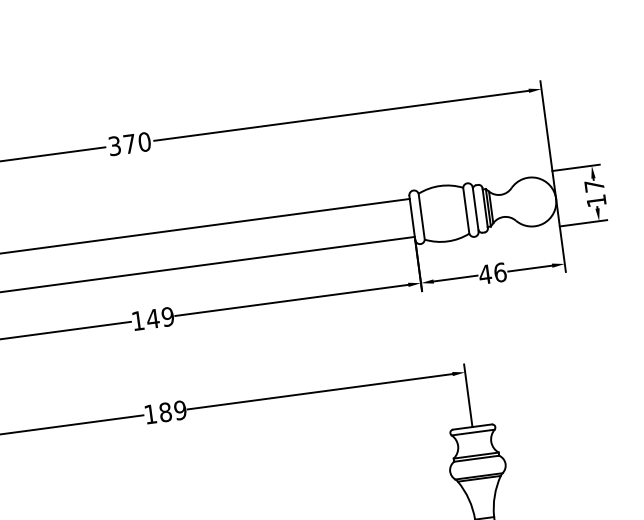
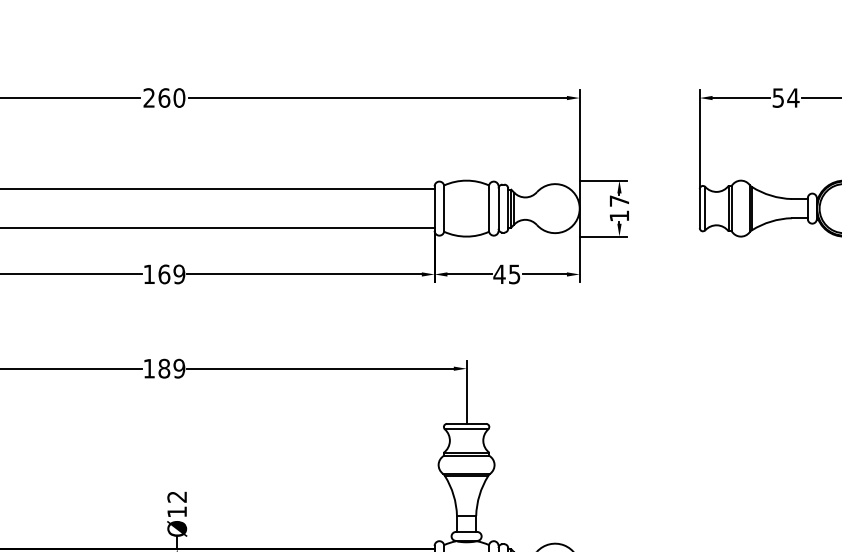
text: (121, 144) -> (156, 97), 370 -> 260
text: (500, 272) -> (514, 274), 46 -> 45
text: (153, 318) -> (164, 274), 149 -> 169

